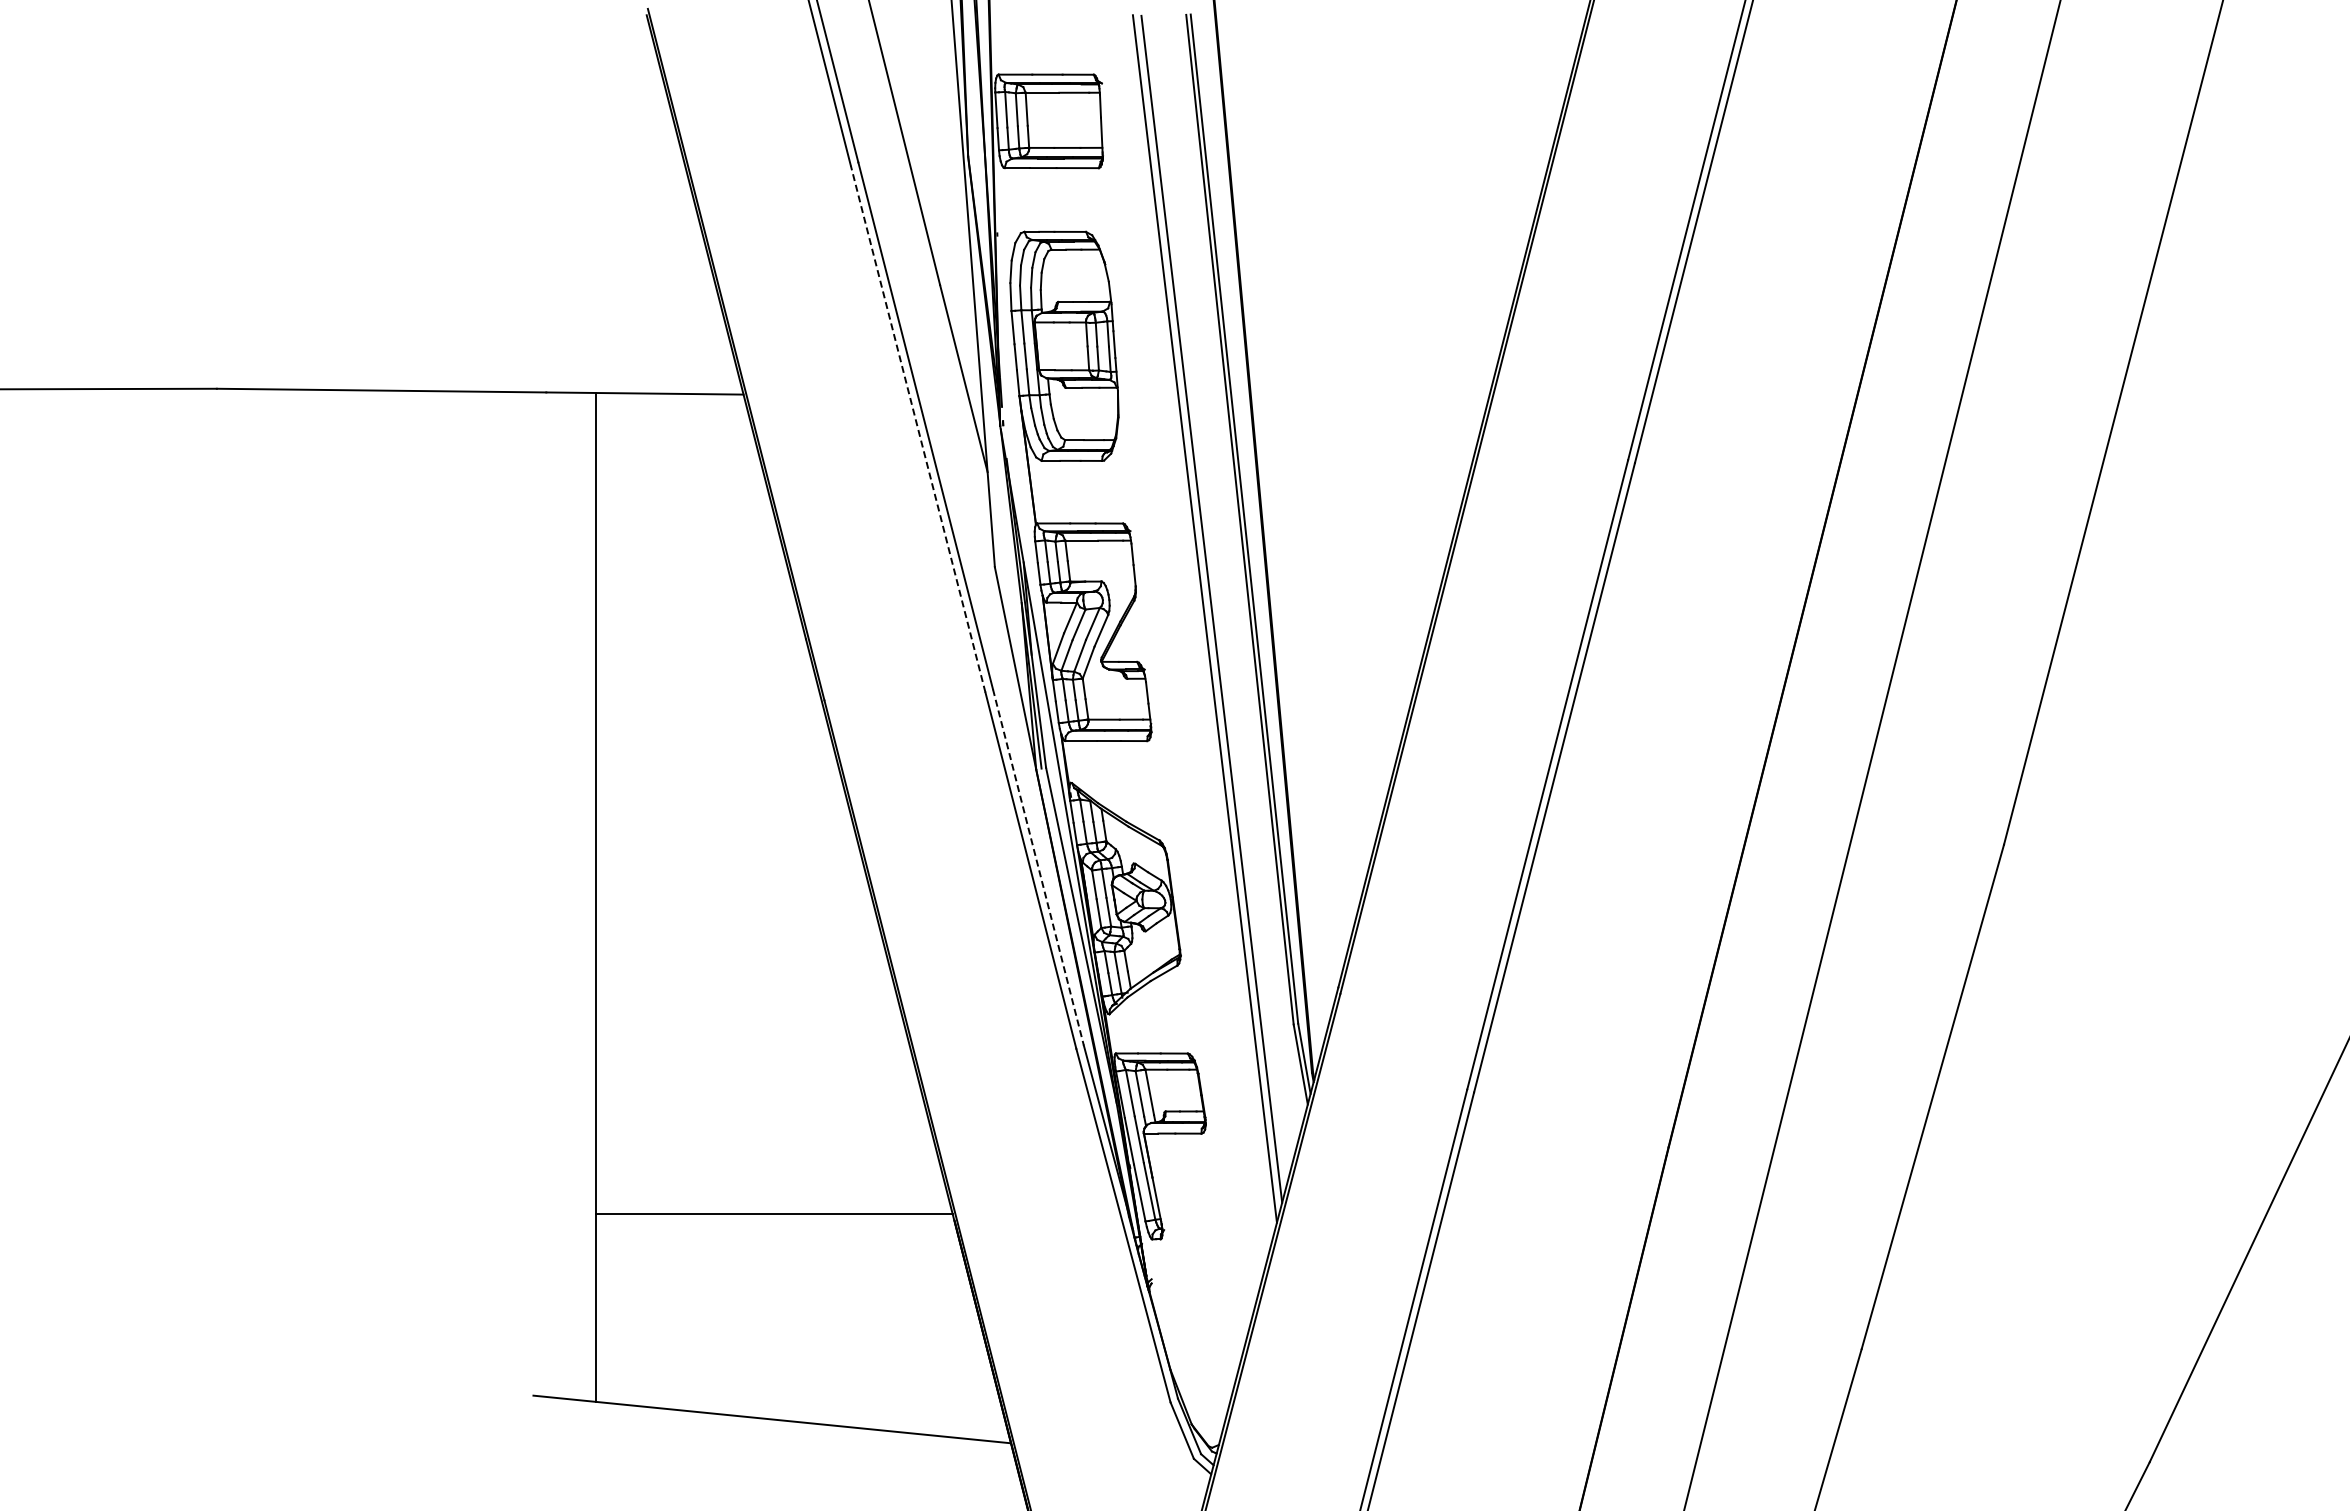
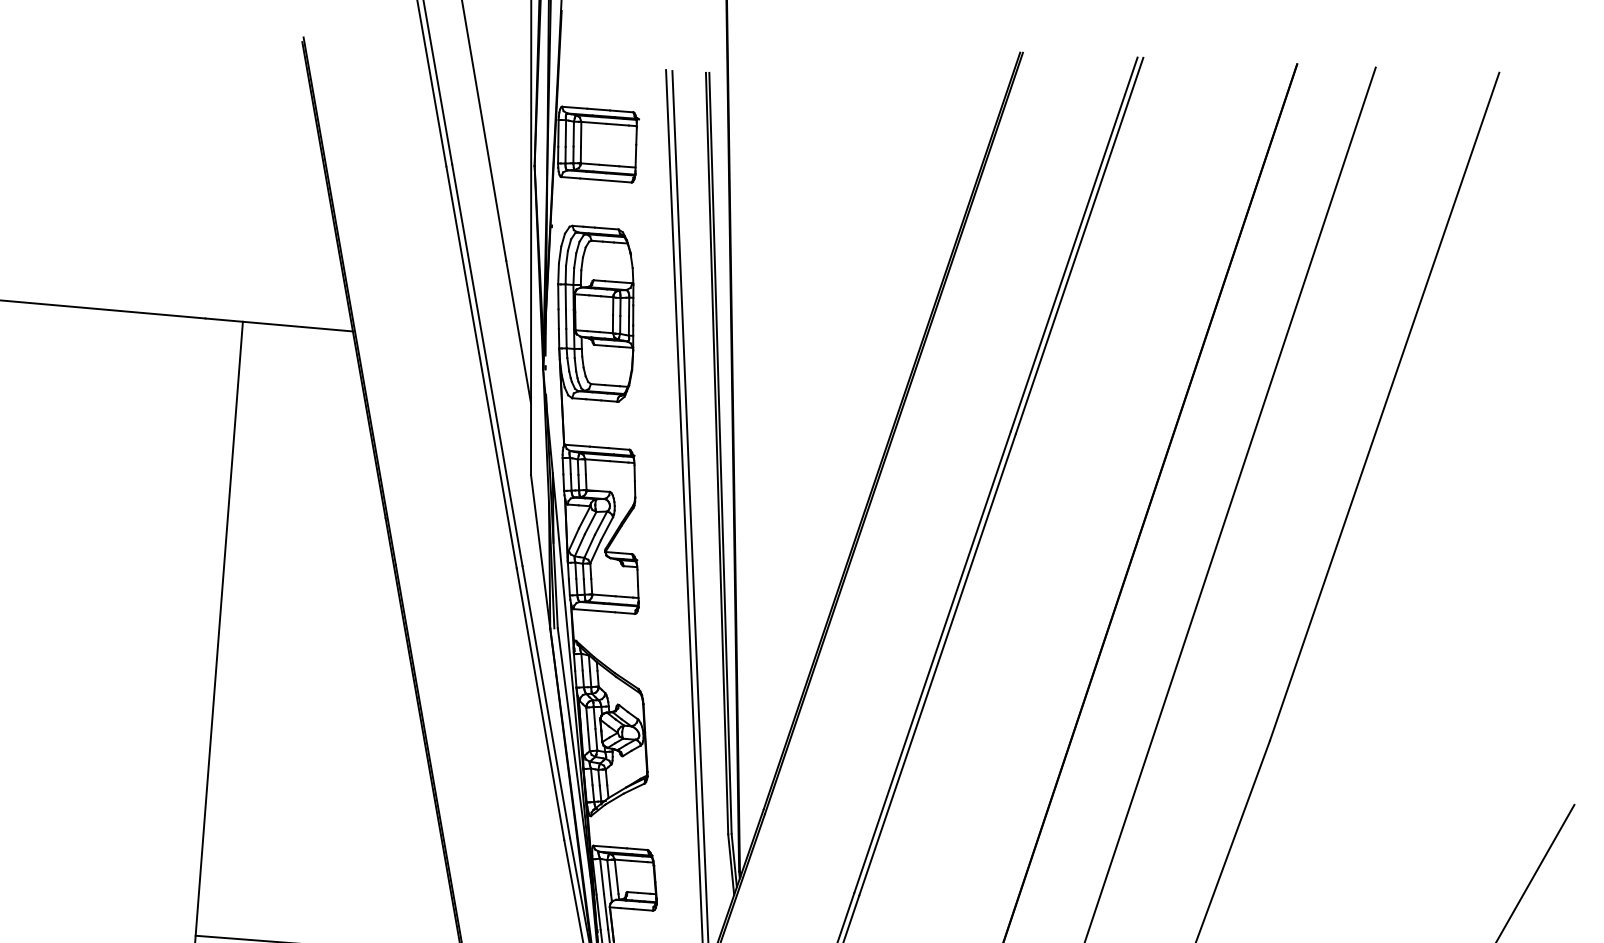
line: (918, 429) -> (481, 367), dashed -> solid
line: (1038, 867) -> (546, 702), dashed -> solid

